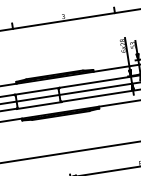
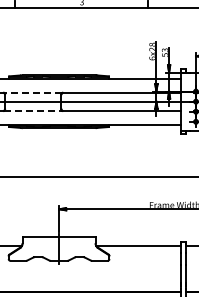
line: (36, 91) -> (32, 92), solid -> dashed
line: (39, 105) -> (33, 111), solid -> dashed

